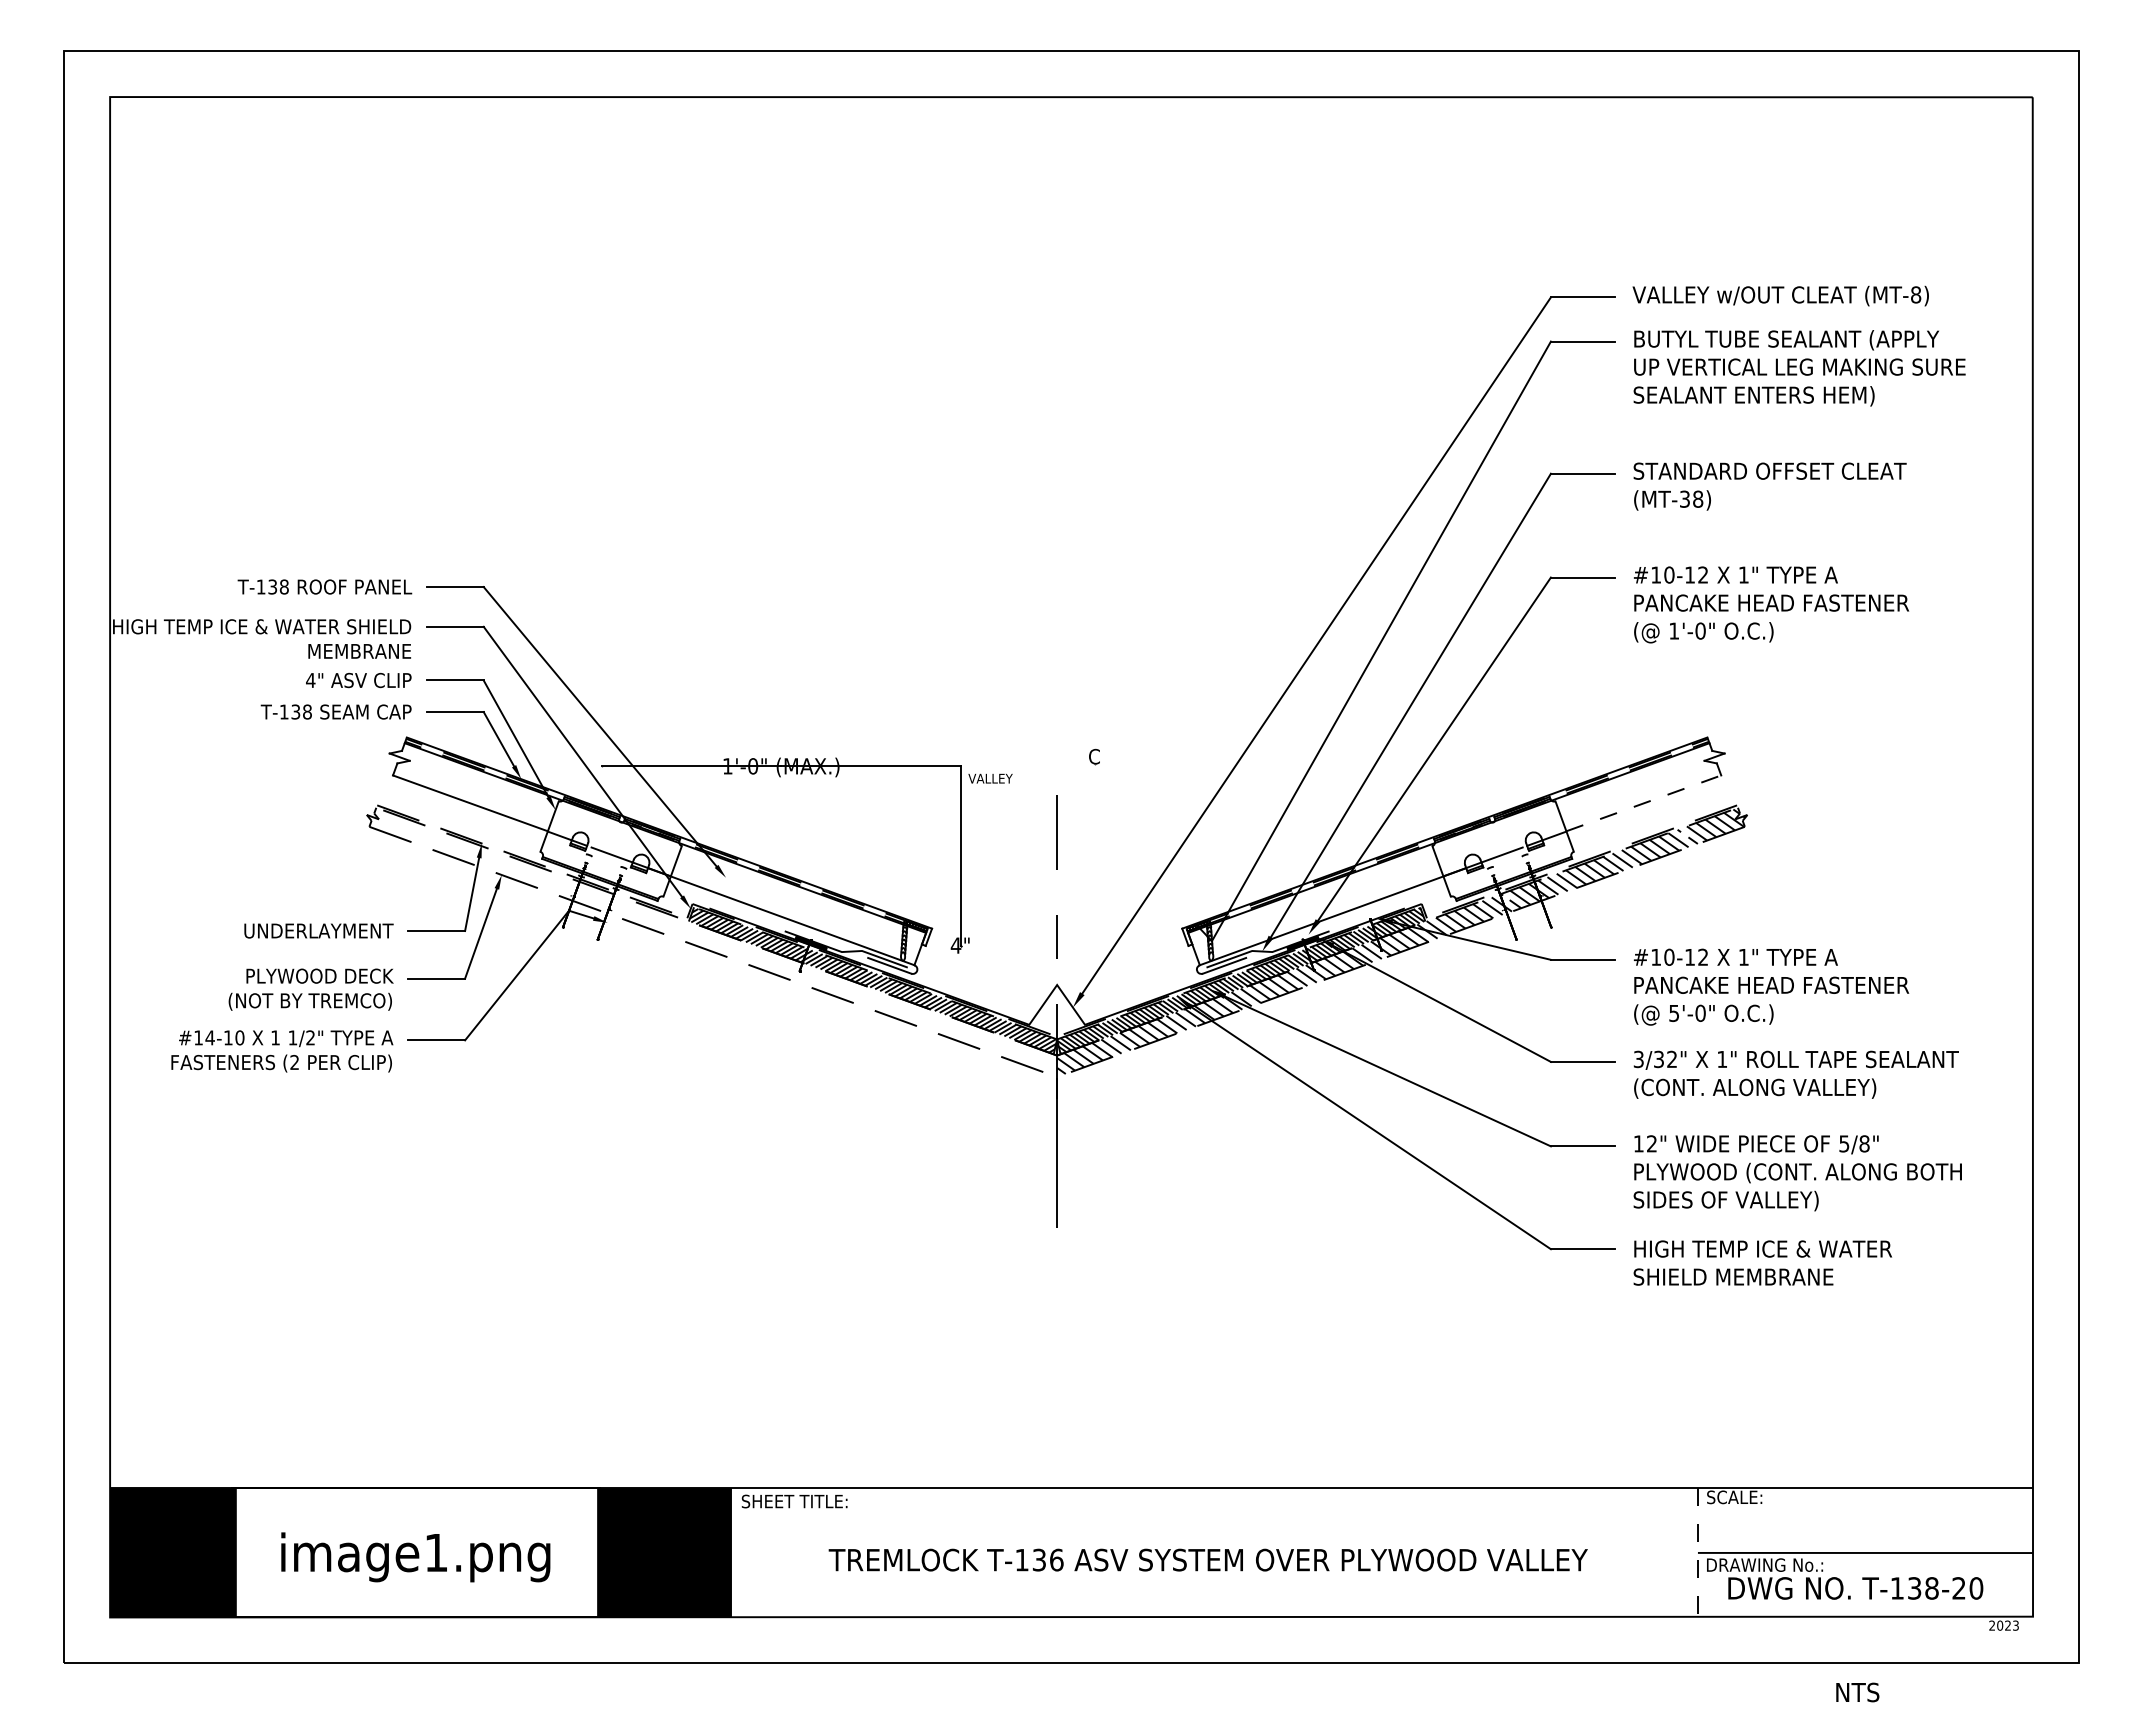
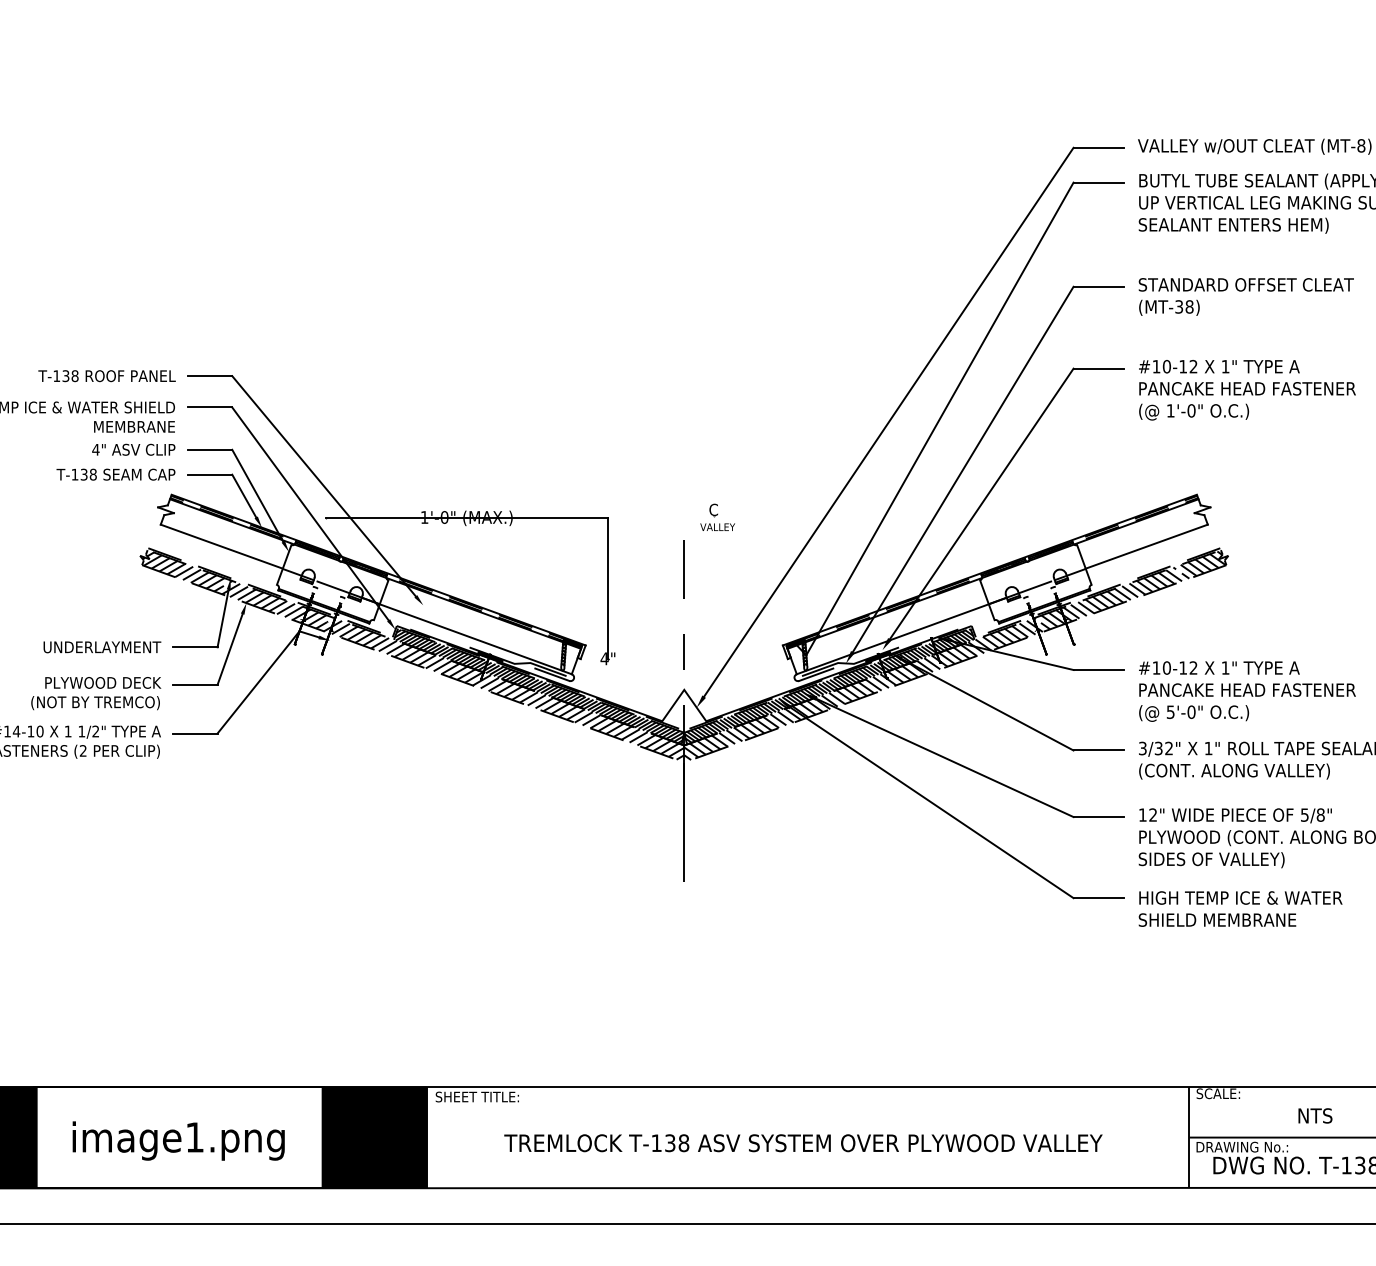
text: (990, 778) -> (717, 527), moved
line: (1644, 803) -> (1147, 546), dashed -> solid
hatch: (713, 941) -> (413, 655), added
line: (1697, 1552) -> (1189, 1137), dashed -> solid
text: (1056, 1559) -> (683, 1142), T-136 -> T-138
text: (1857, 1692) -> (1315, 1115), moved

